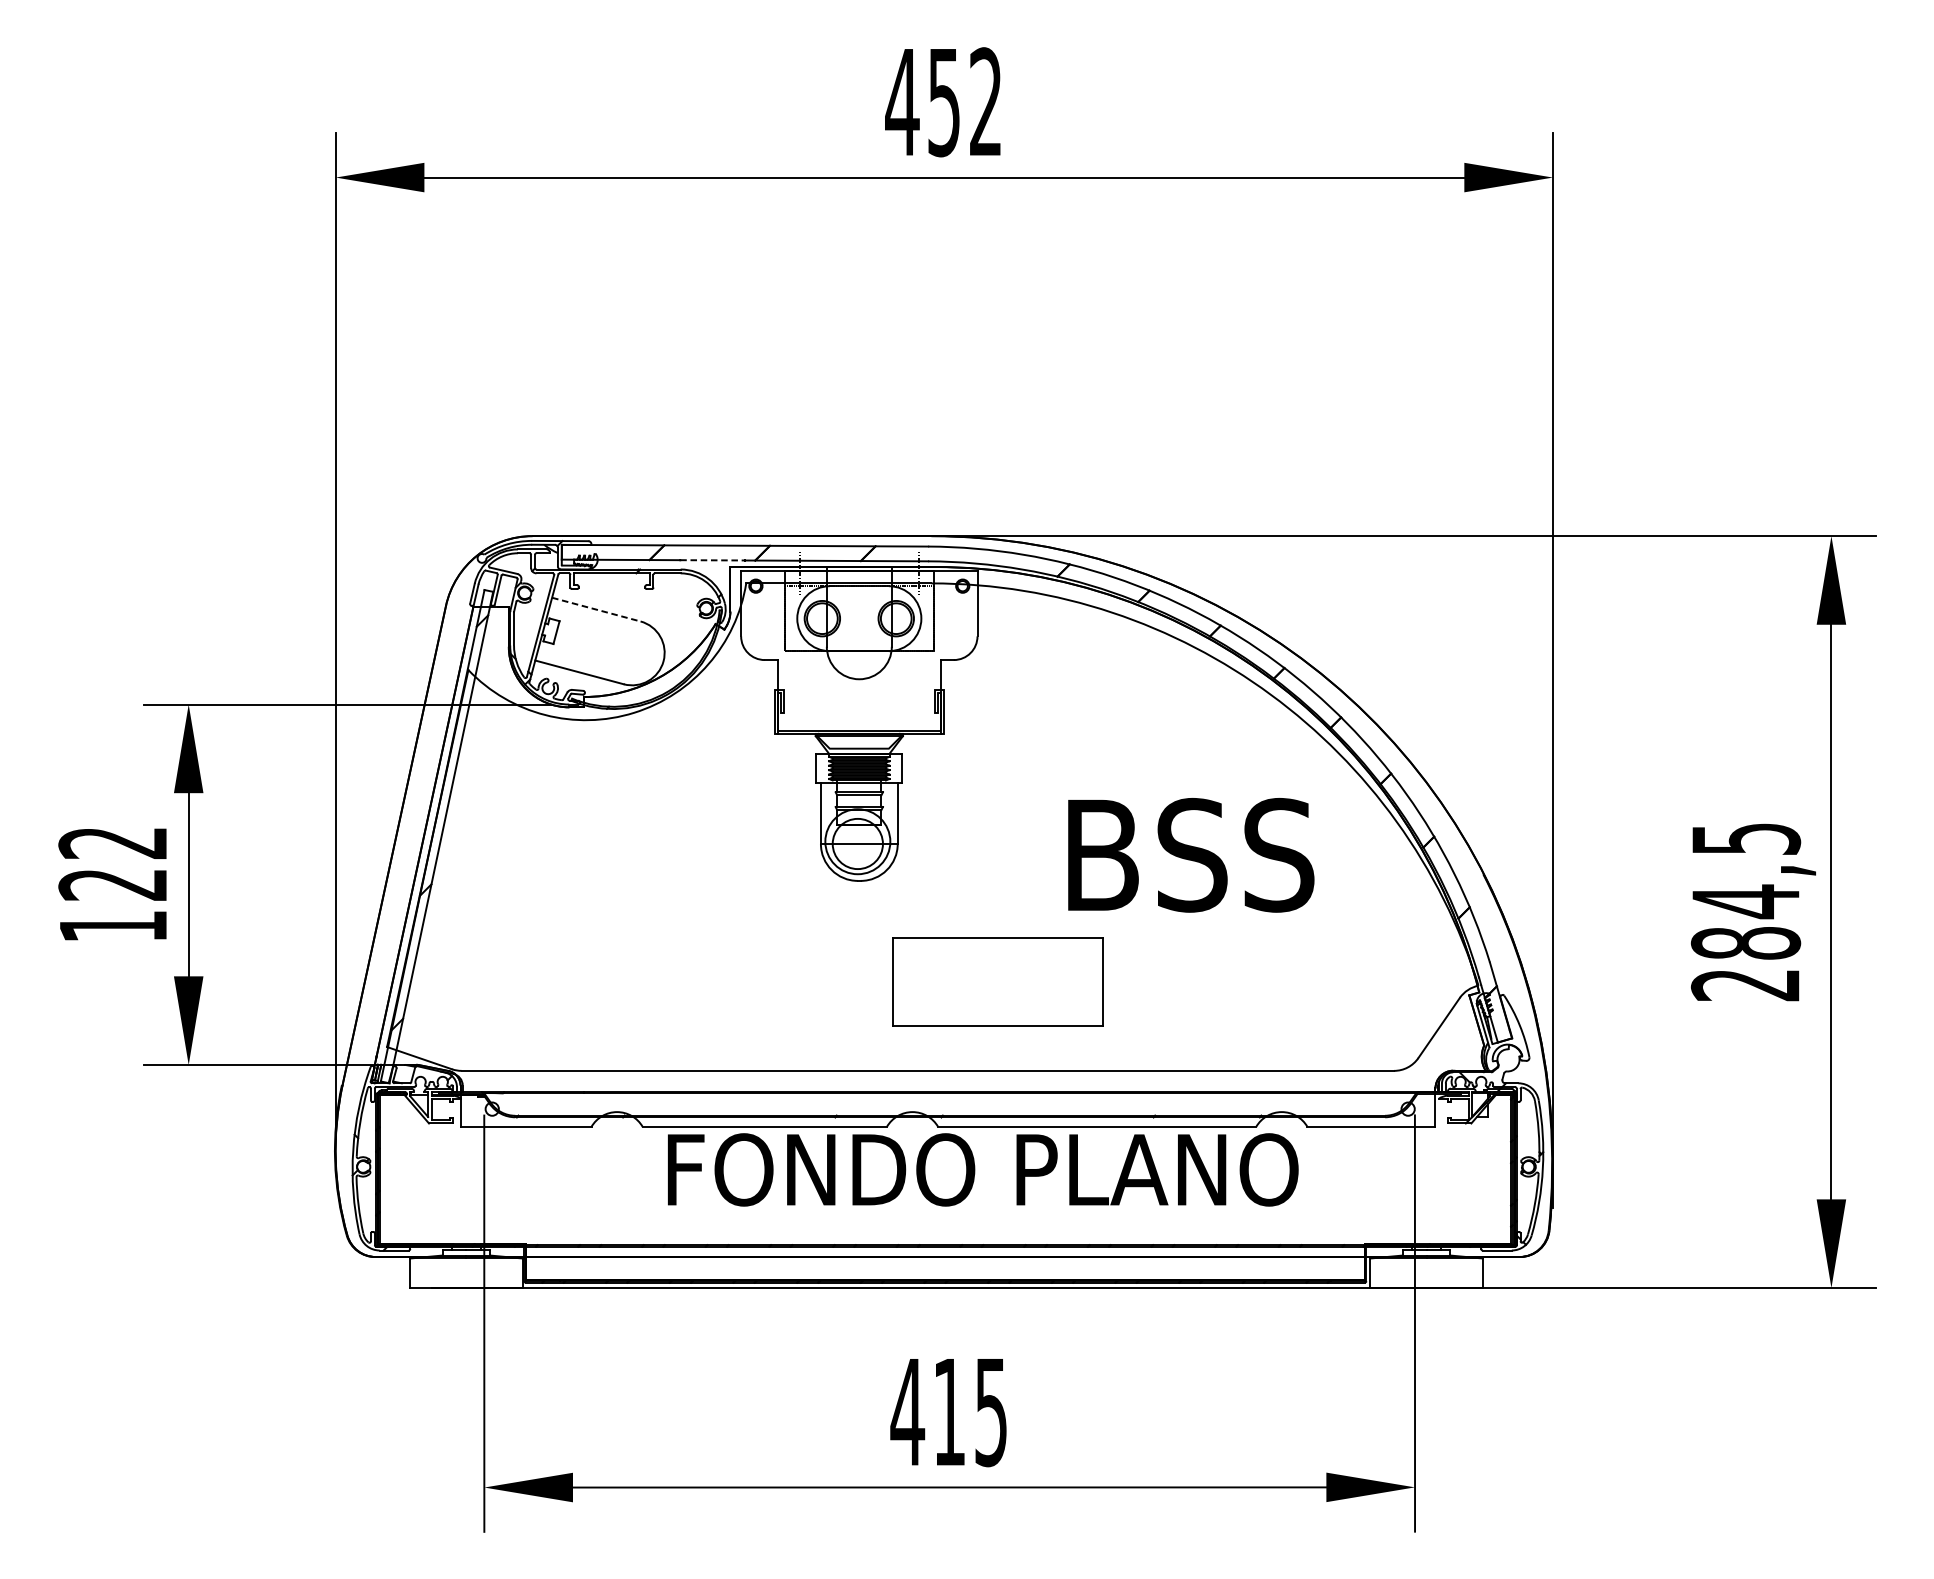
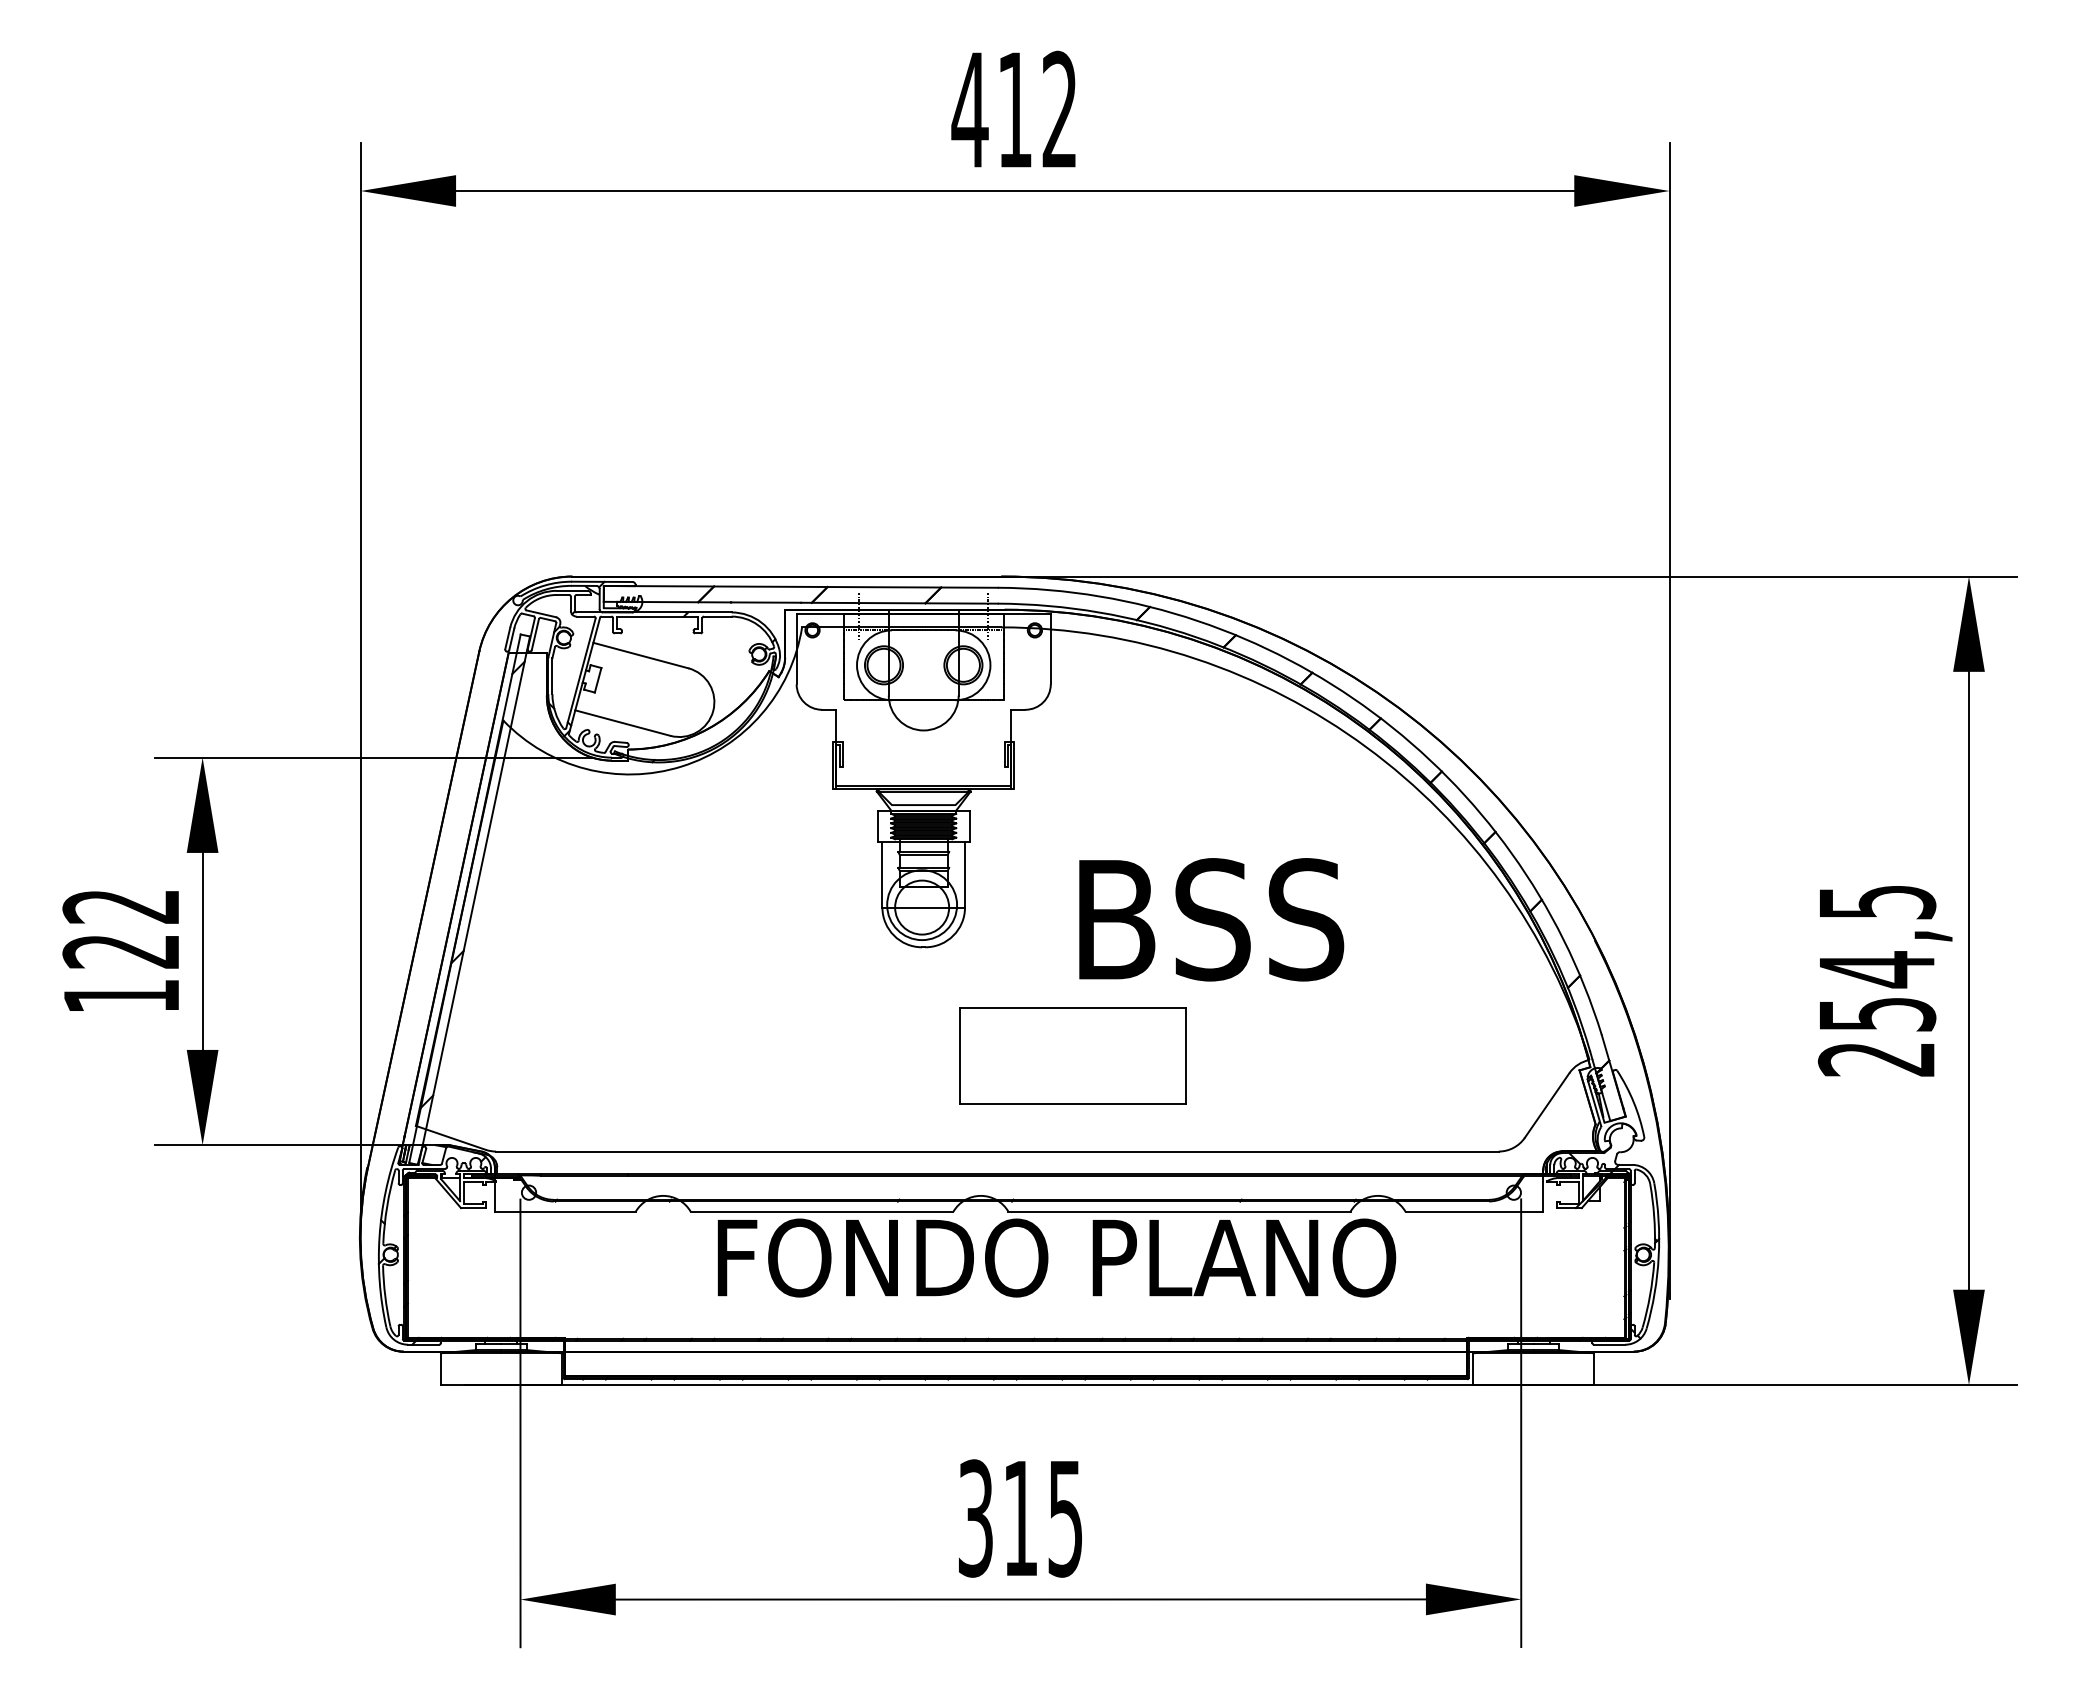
text: (943, 102) -> (1014, 110), 452 -> 412
line: (713, 560) -> (766, 602), dashed -> solid
line: (596, 609) -> (641, 655), dashed -> solid
text: (1191, 855) -> (1211, 919), moved
text: (1745, 943) -> (1876, 1014), 284,5 -> 254,5
text: (907, 1412) -> (975, 1518), 415 -> 315

